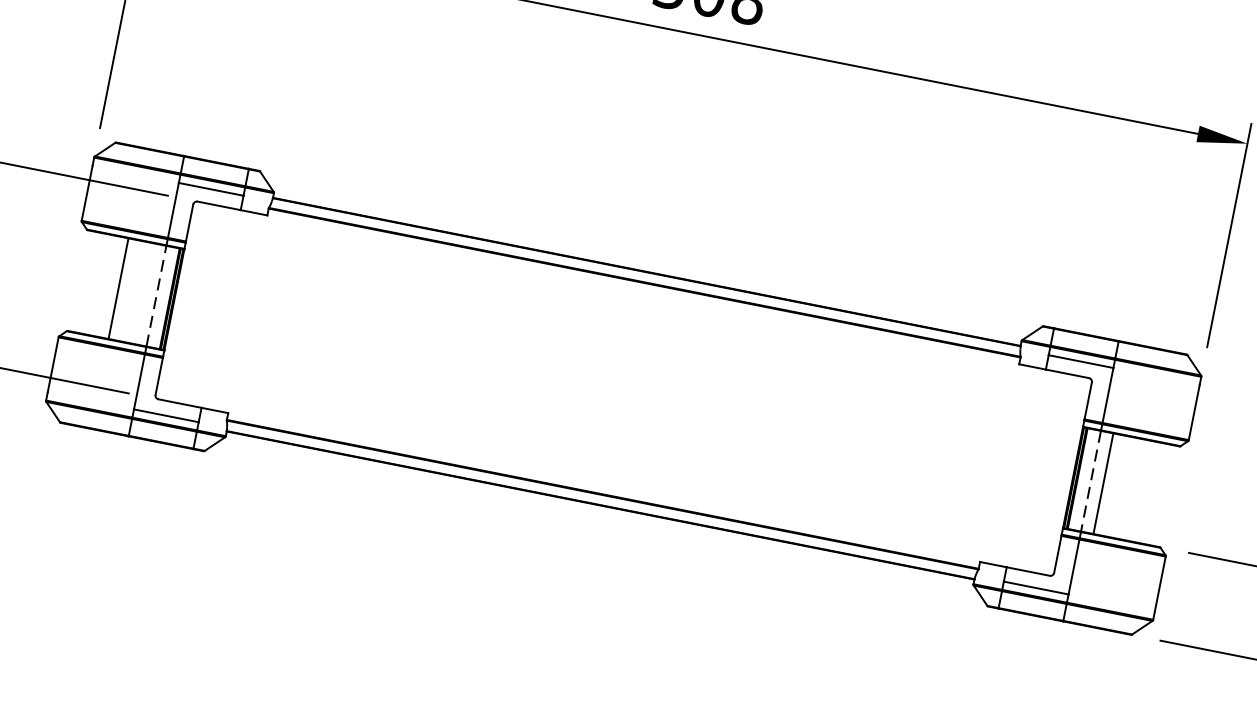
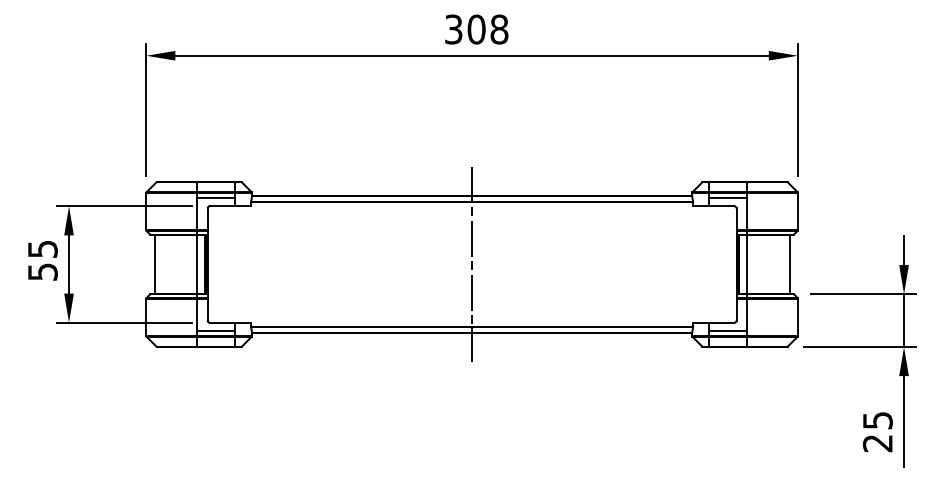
line: (118, 288) -> (154, 264), moved
line: (157, 296) -> (197, 264), dashed -> solid
line: (624, 388) -> (472, 264), added
line: (1091, 481) -> (747, 264), dashed -> solid
line: (1103, 483) -> (789, 264), moved

